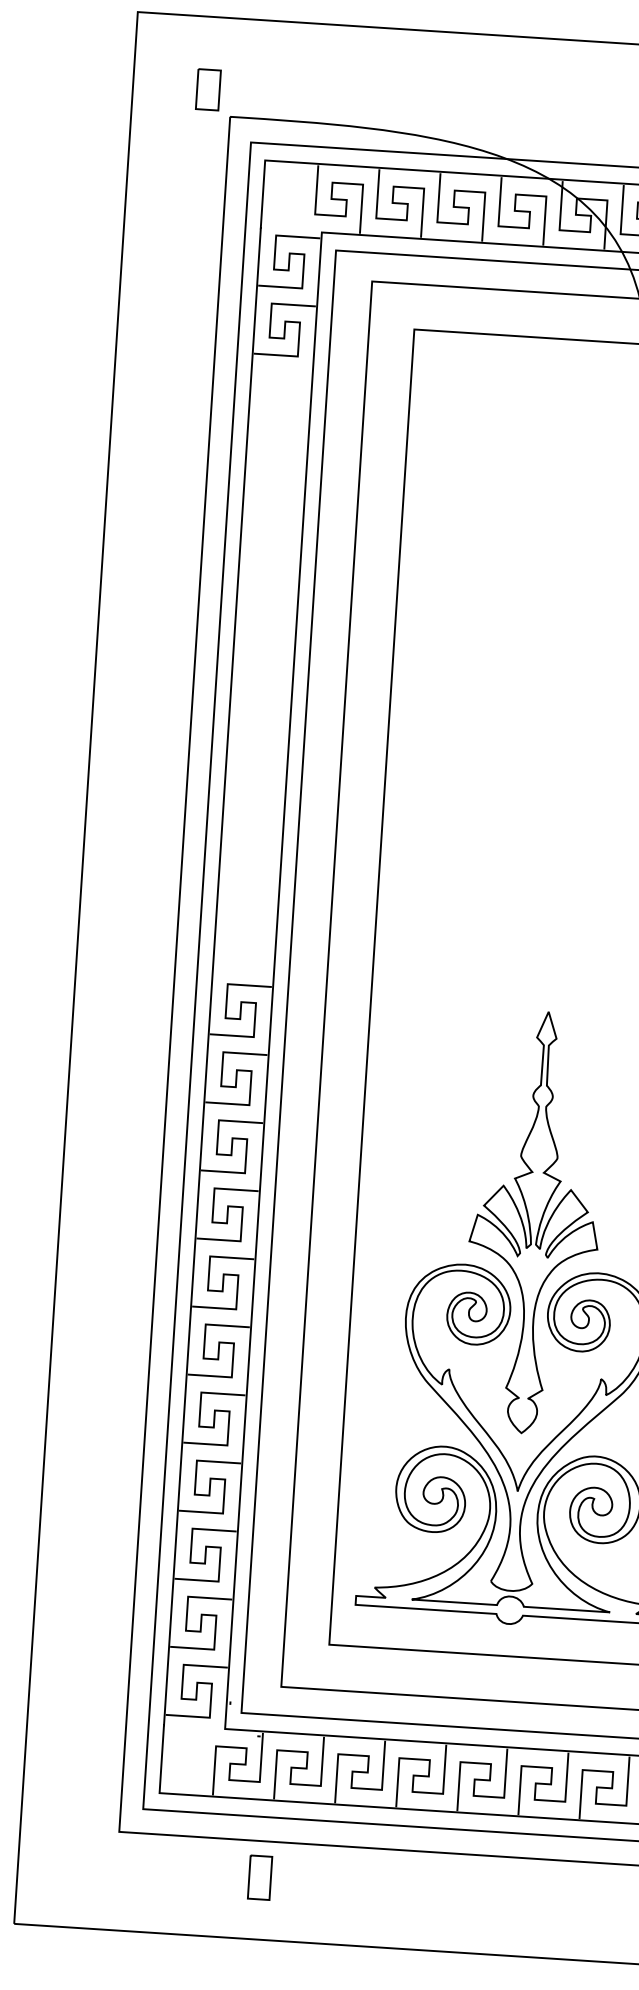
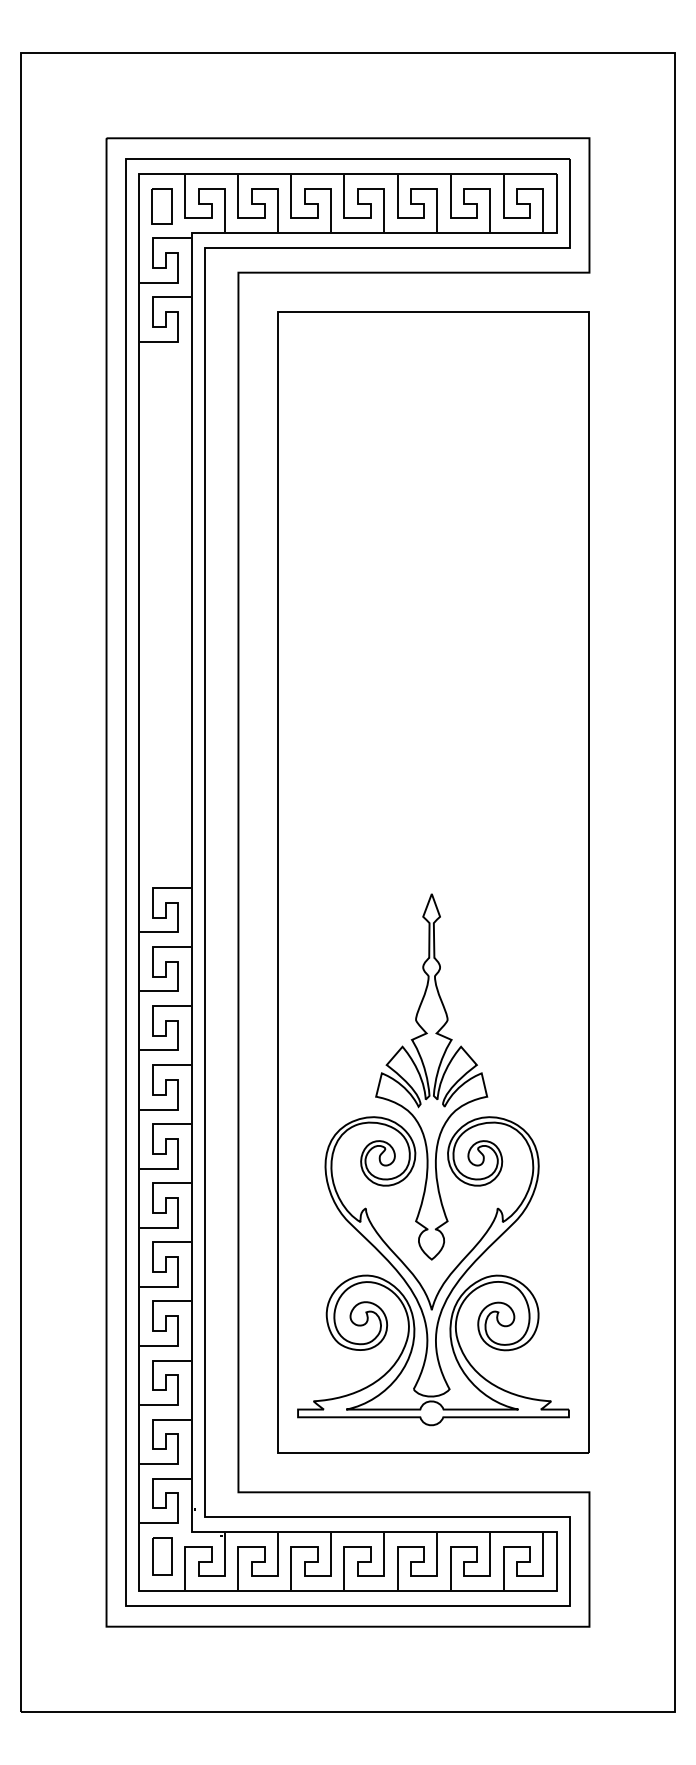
part: (207, 90) -> (161, 206), moved
part: (259, 1877) -> (162, 1556), moved

